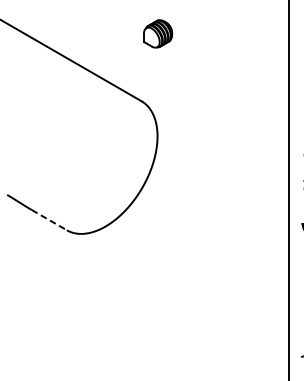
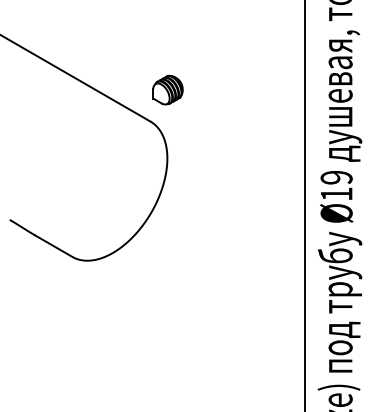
part: (157, 33) -> (167, 89), moved
line: (49, 220) -> (54, 246), dashed -> solid

